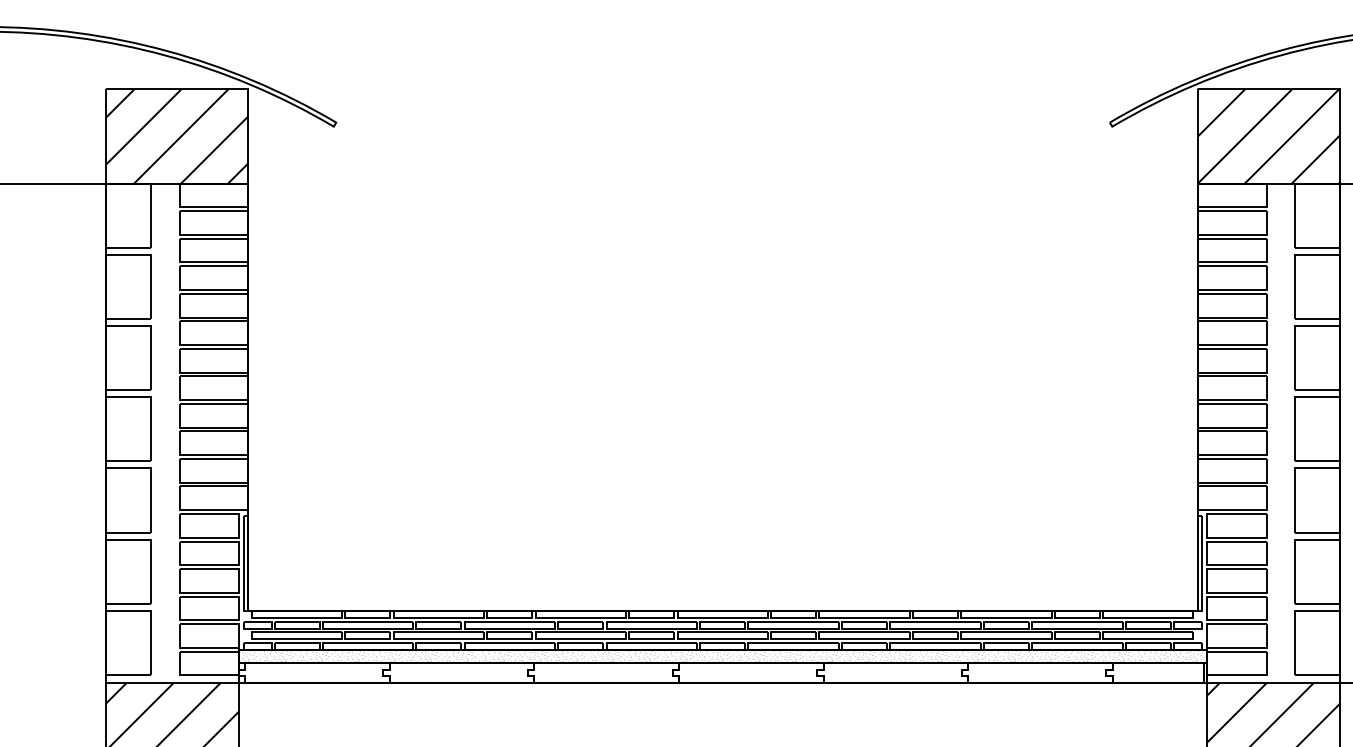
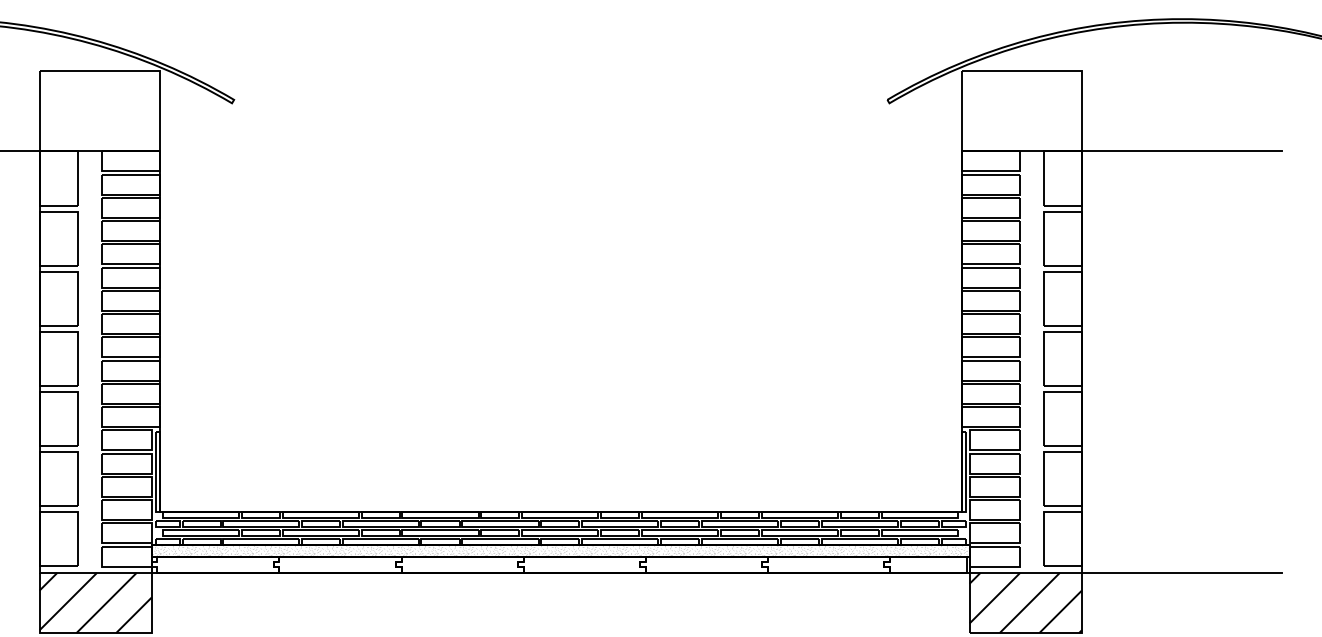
hatch: (176, 136) -> (99, 111), removed
hatch: (1268, 136) -> (1021, 111), removed

